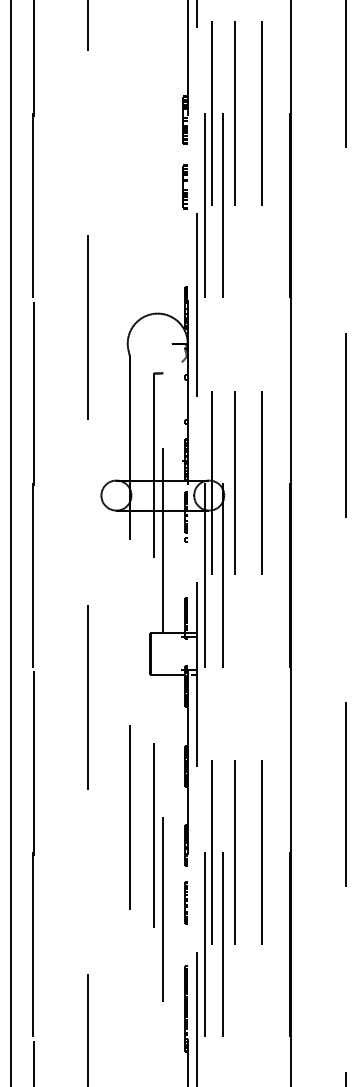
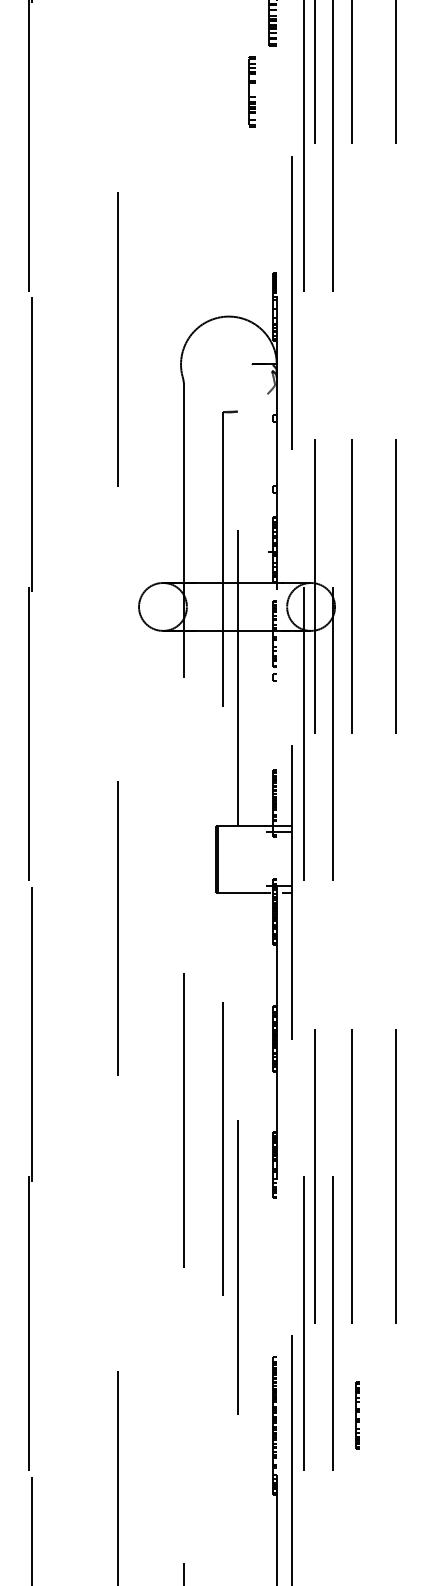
part: (184, 186) -> (250, 91), moved
line: (185, 902) -> (356, 1414), moved

